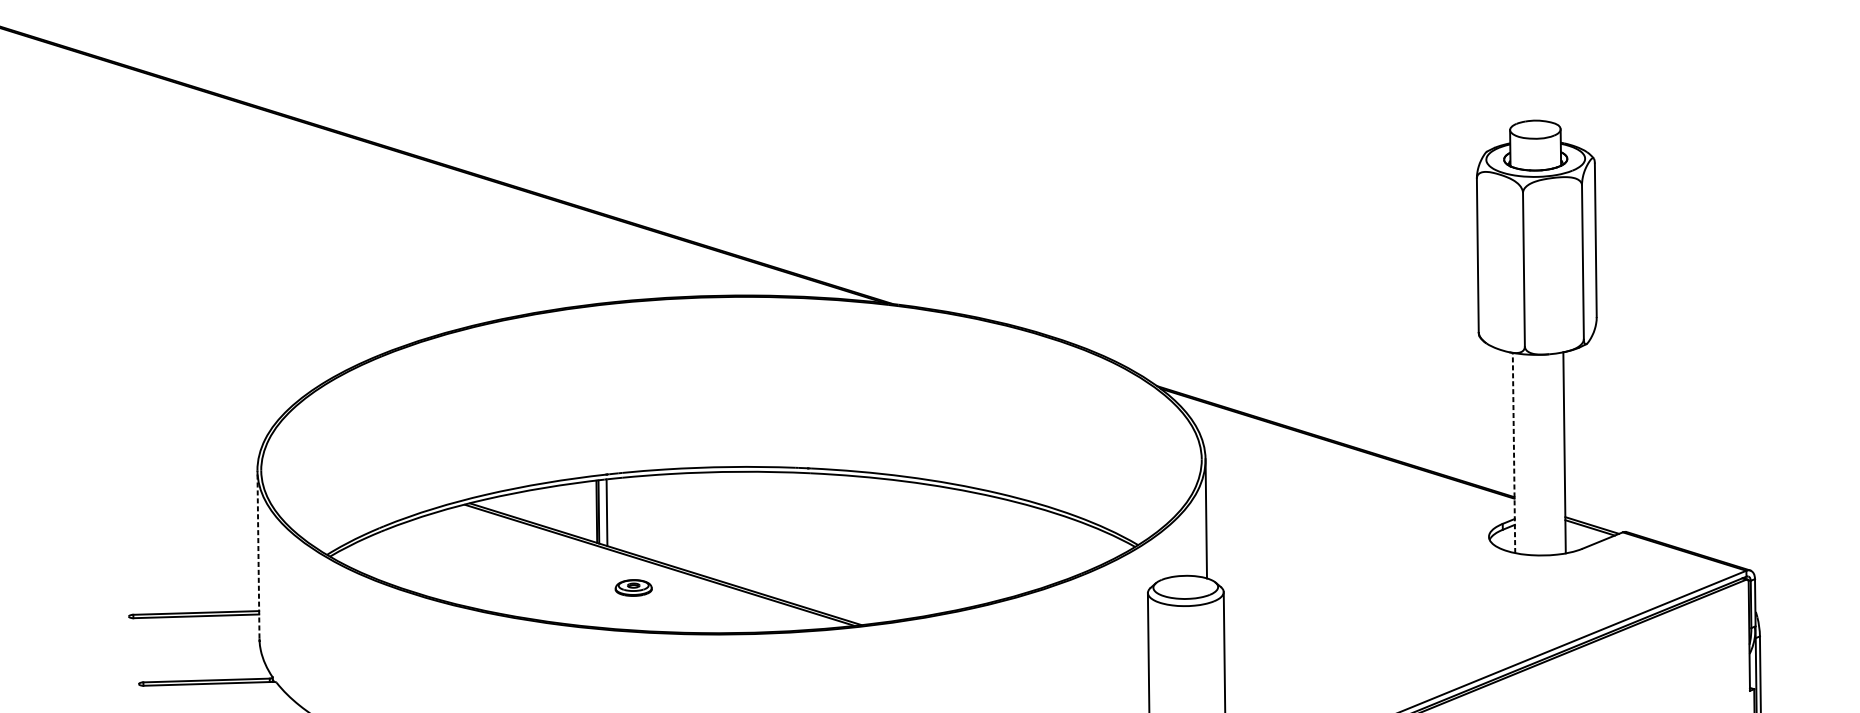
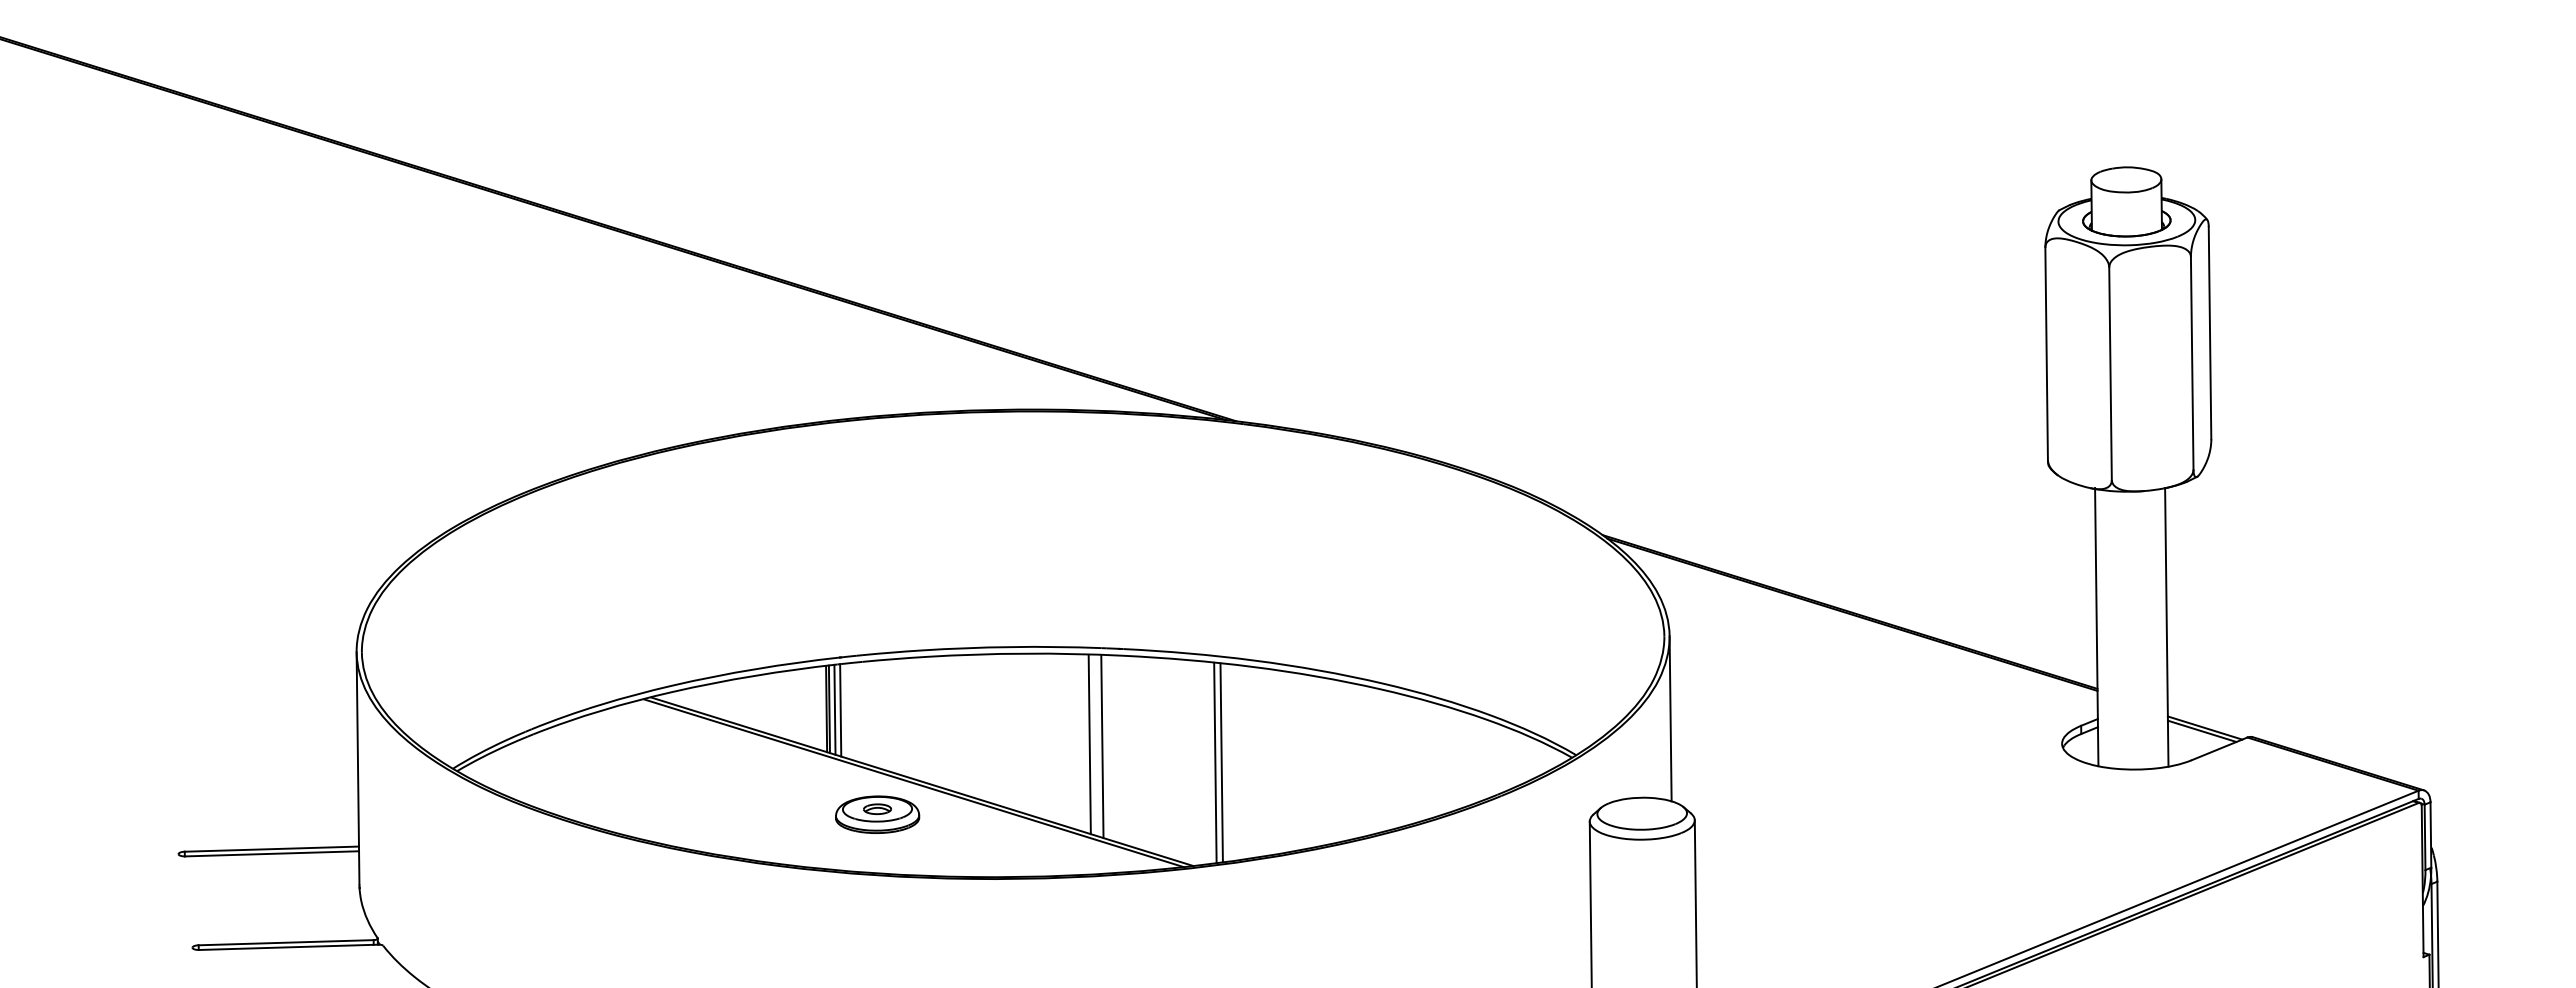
line: (1513, 452) -> (2096, 626), dashed -> solid
line: (602, 512) -> (834, 709), added
line: (786, 537) -> (1089, 744), added
line: (796, 538) -> (1102, 746), added
line: (877, 550) -> (1215, 762), added
line: (881, 550) -> (1221, 762), added
line: (258, 553) -> (358, 767), dashed -> solid
part: (633, 587) -> (877, 814), size x1.67

